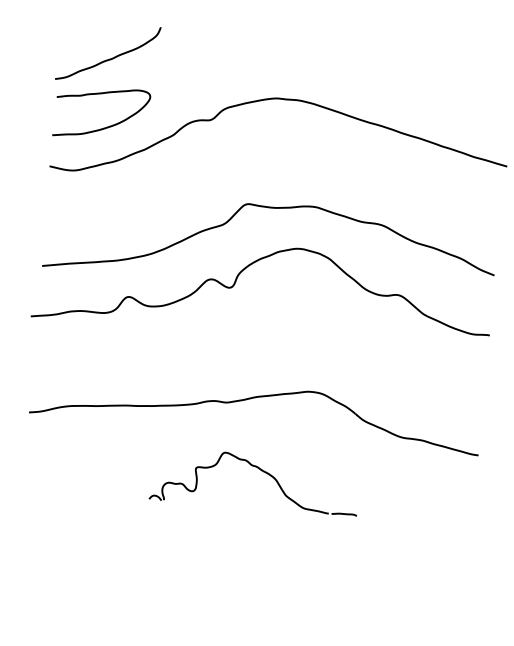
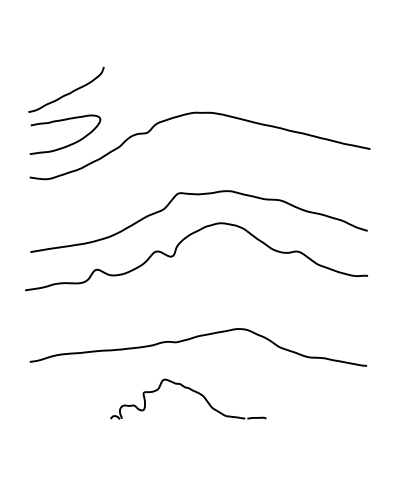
part: (261, 471) -> (192, 391), moved

